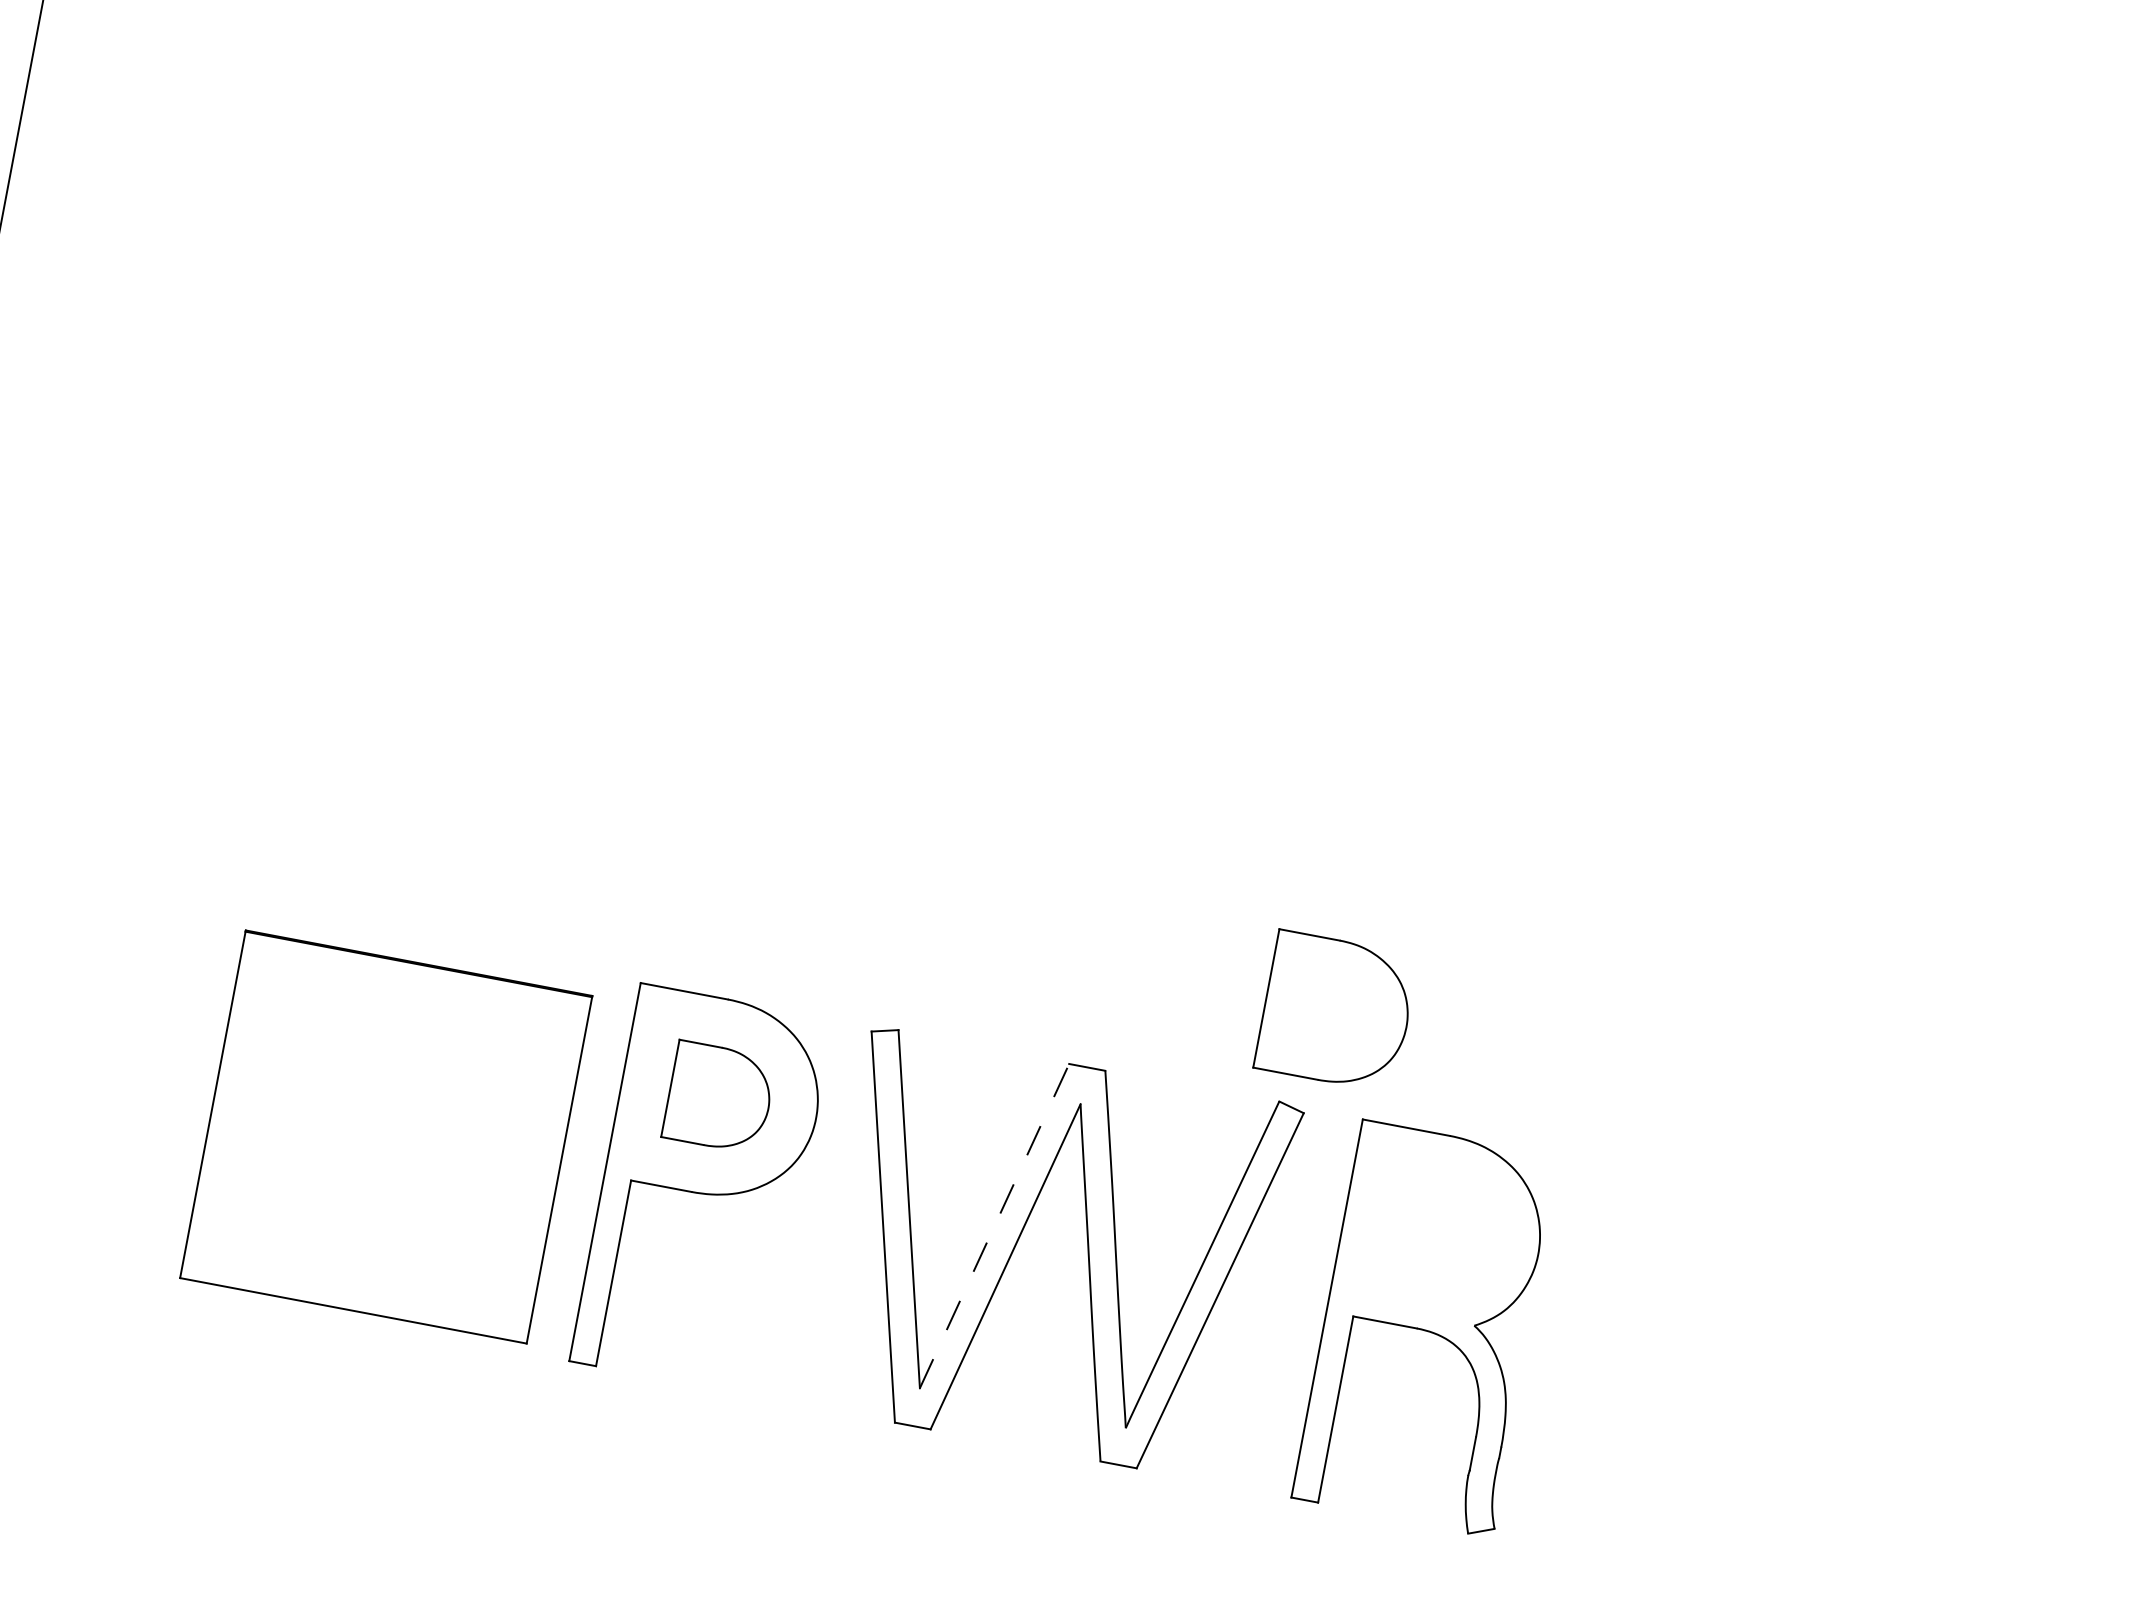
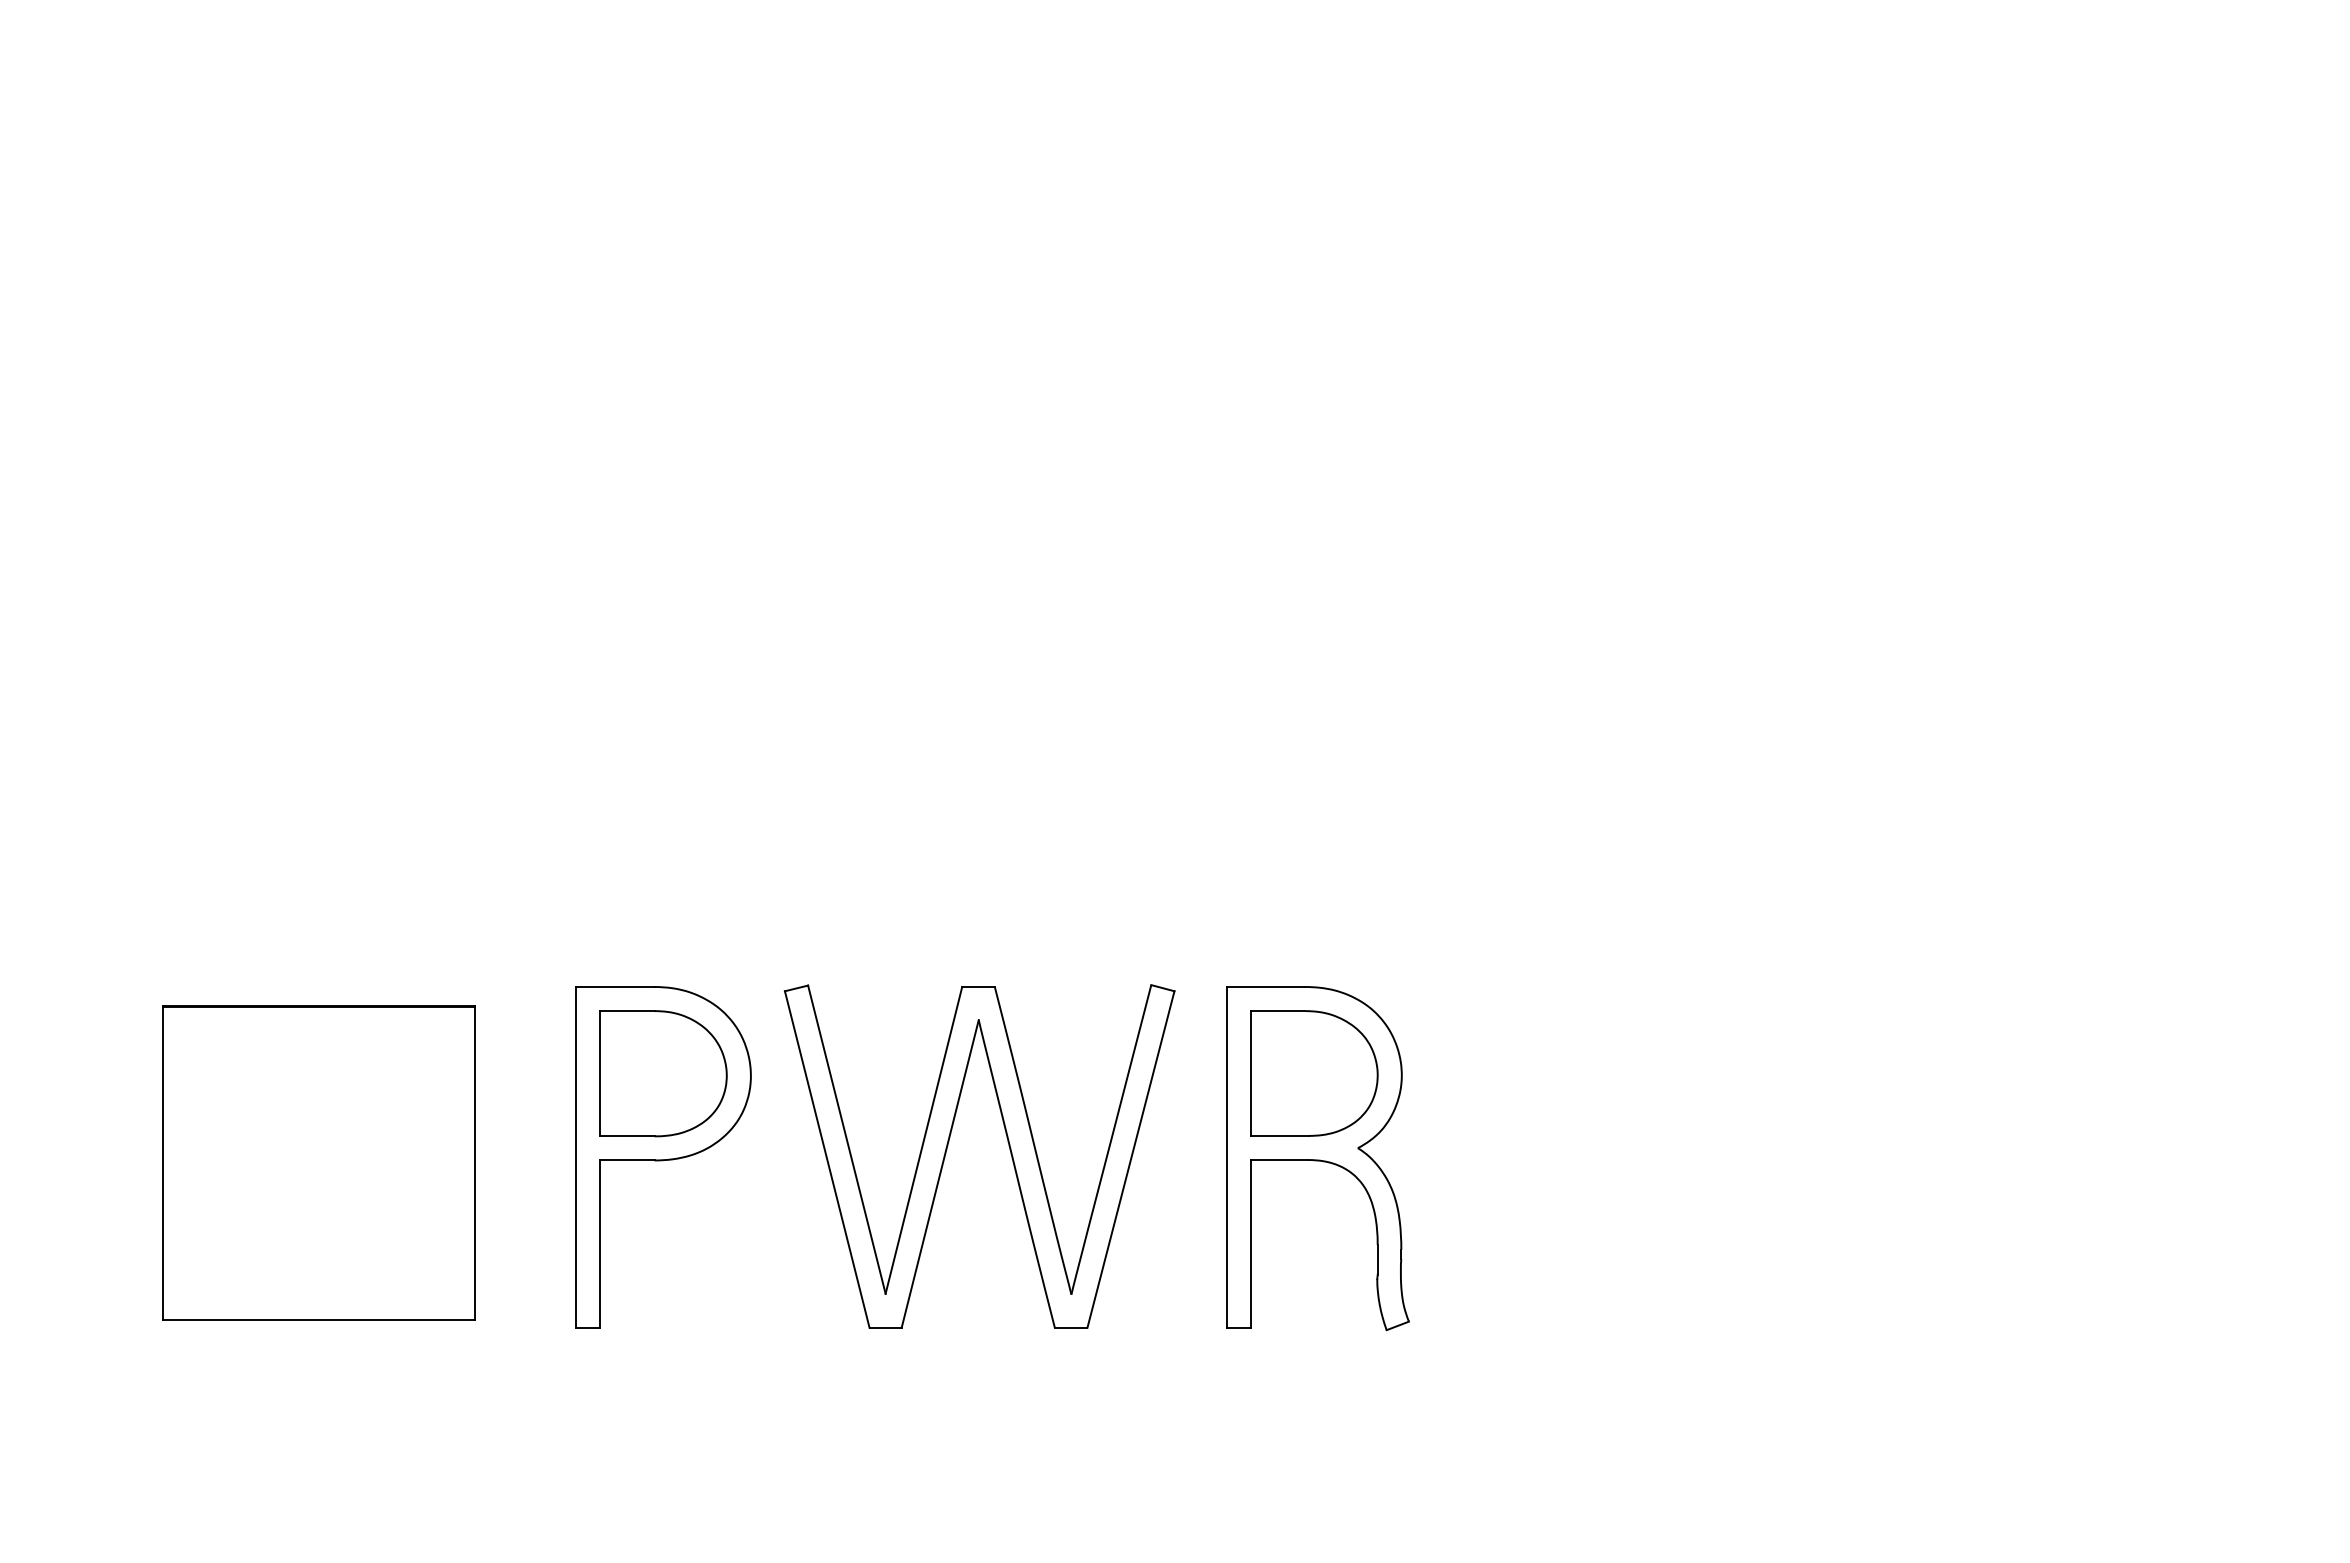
part: (1336, 1011) -> (1314, 1073), moved
part: (719, 1097) -> (663, 1073), size x1.43
part: (385, 1136) -> (318, 1162), moved
line: (995, 1225) -> (924, 1139), dashed -> solid

